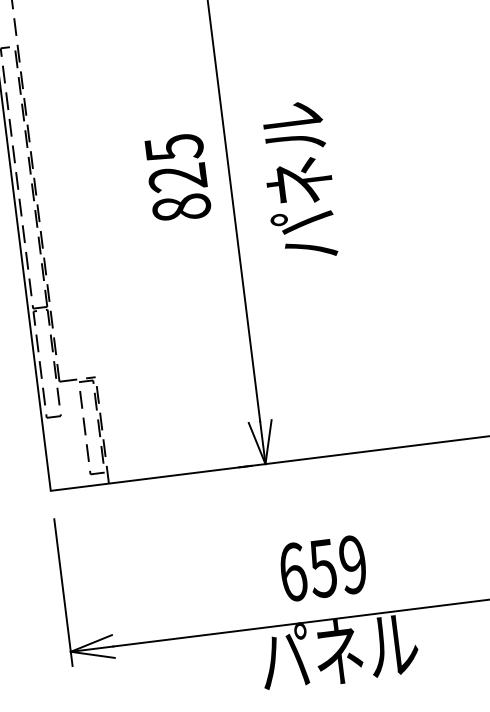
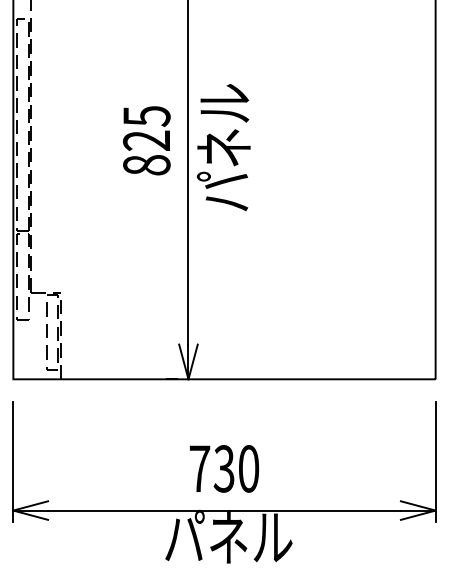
text: (298, 181) -> (223, 147), moved
text: (323, 567) -> (224, 468), 659 -> 730

